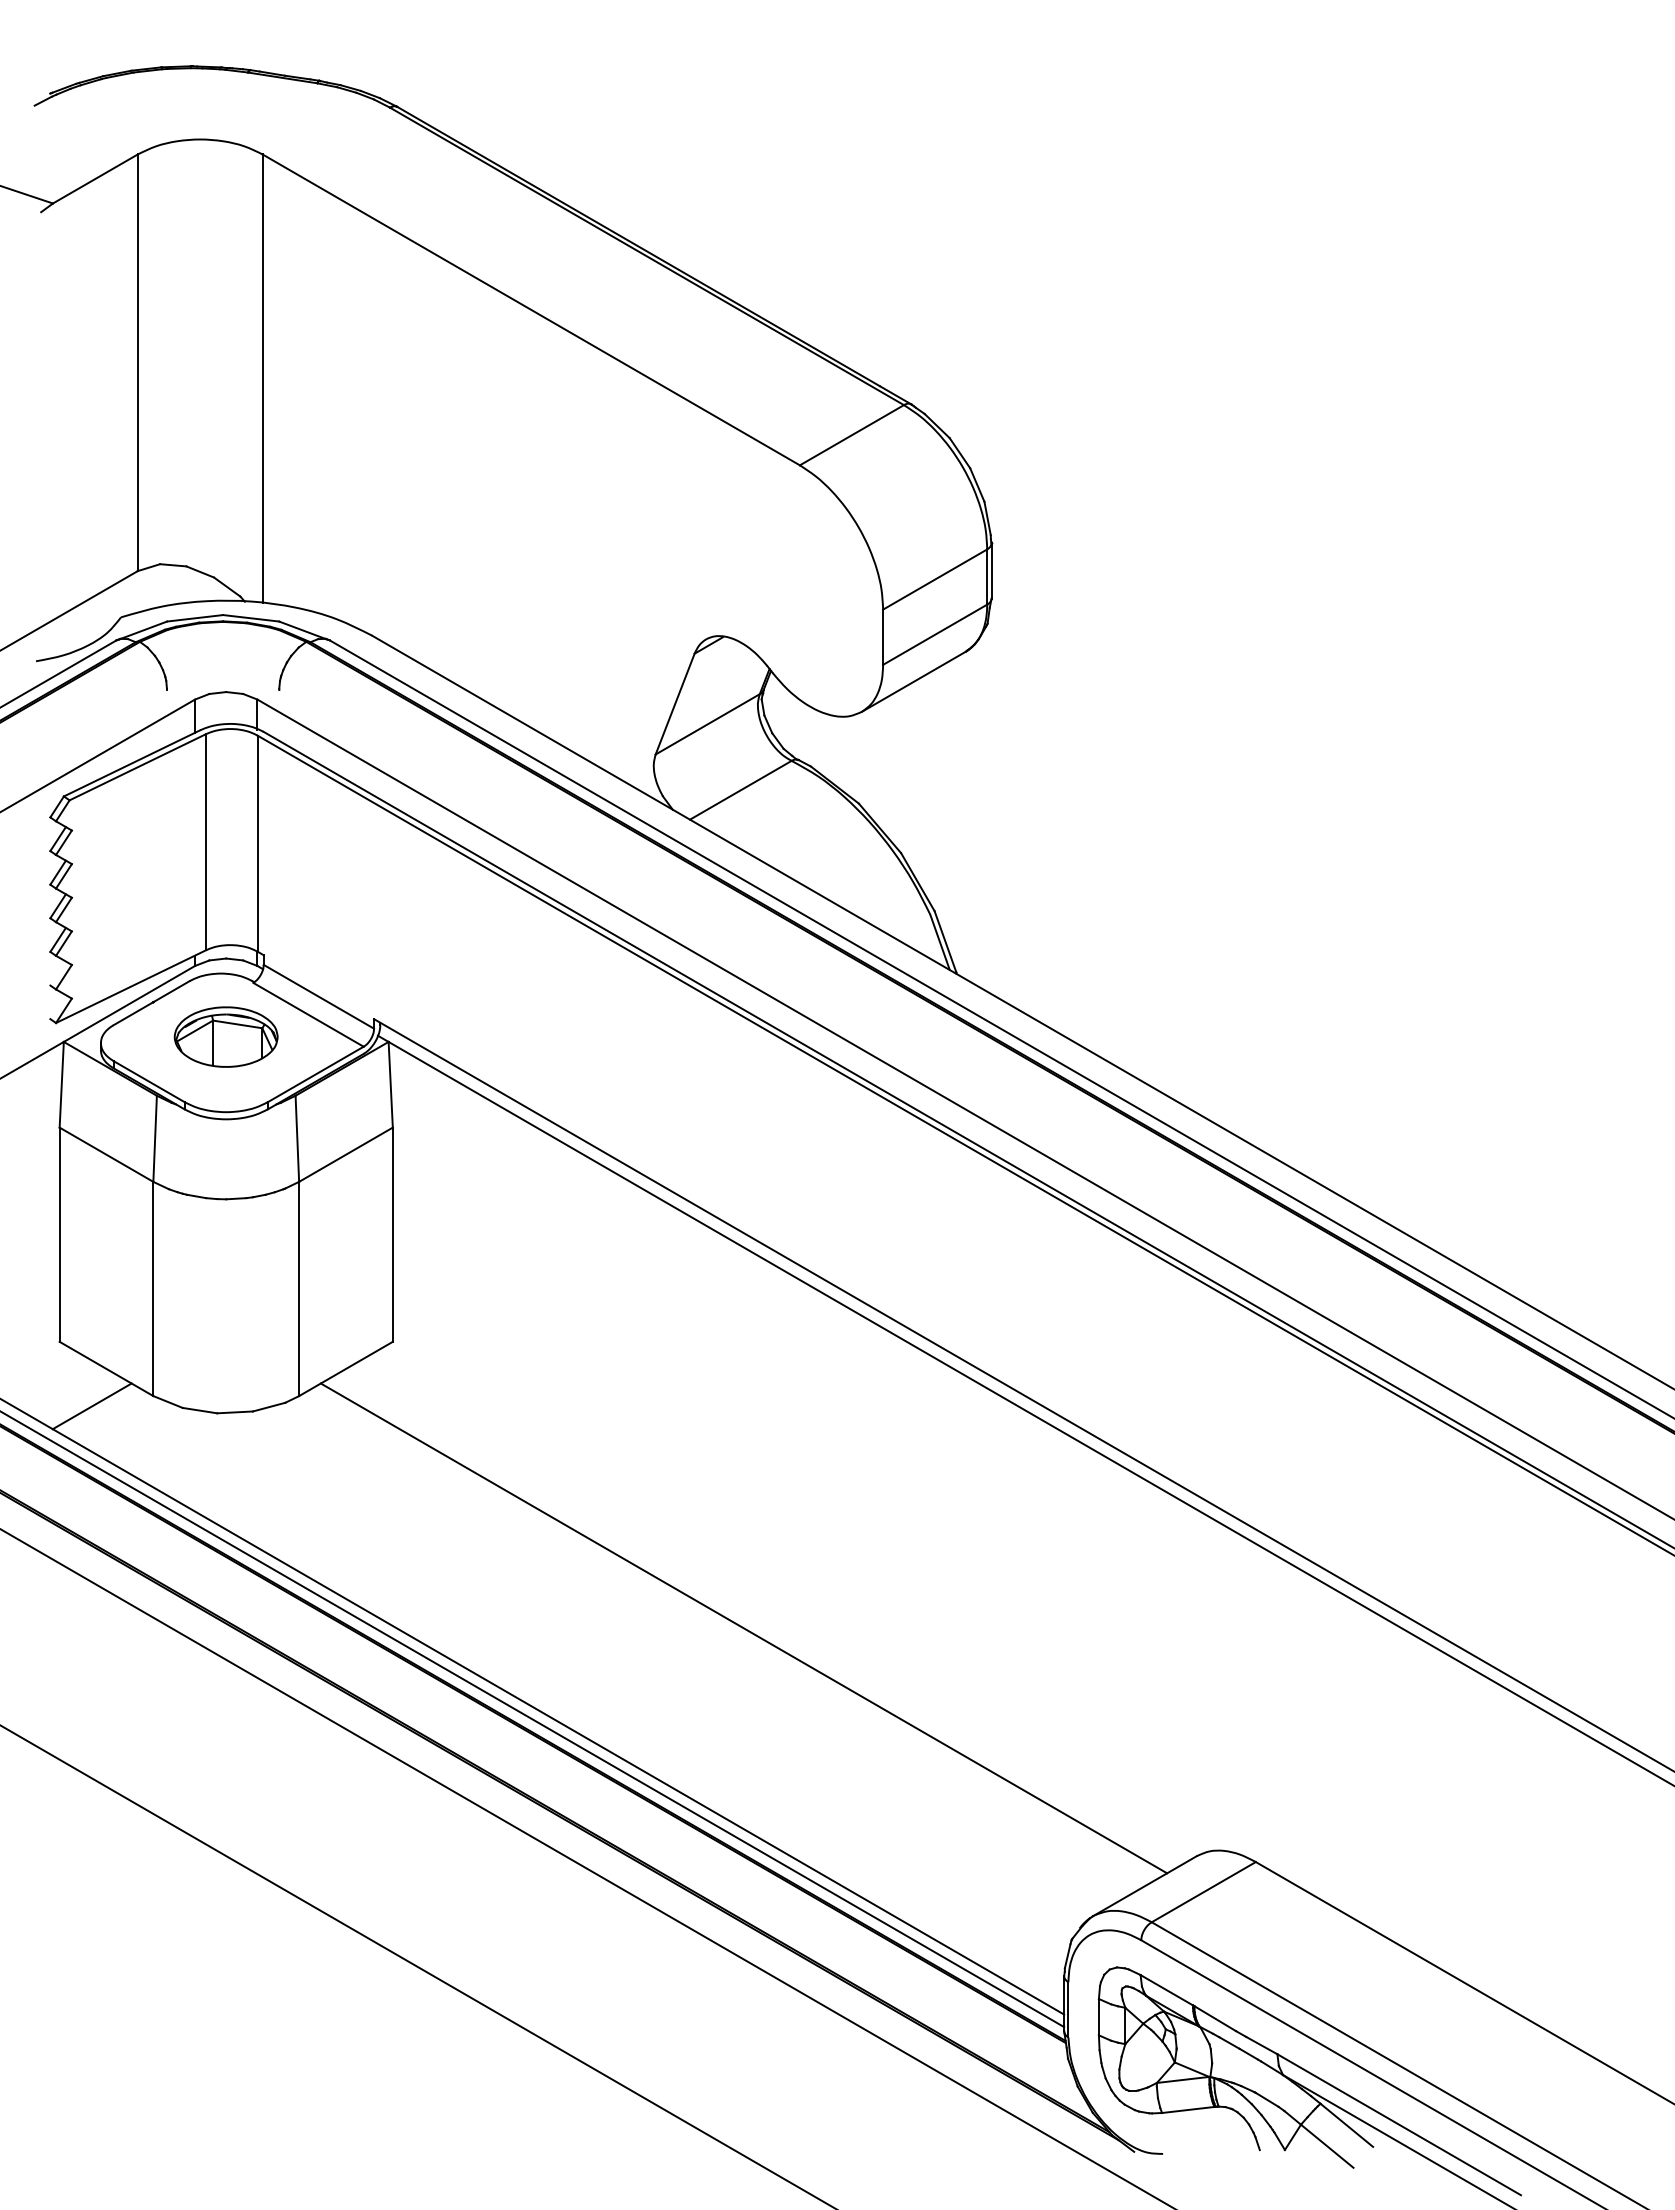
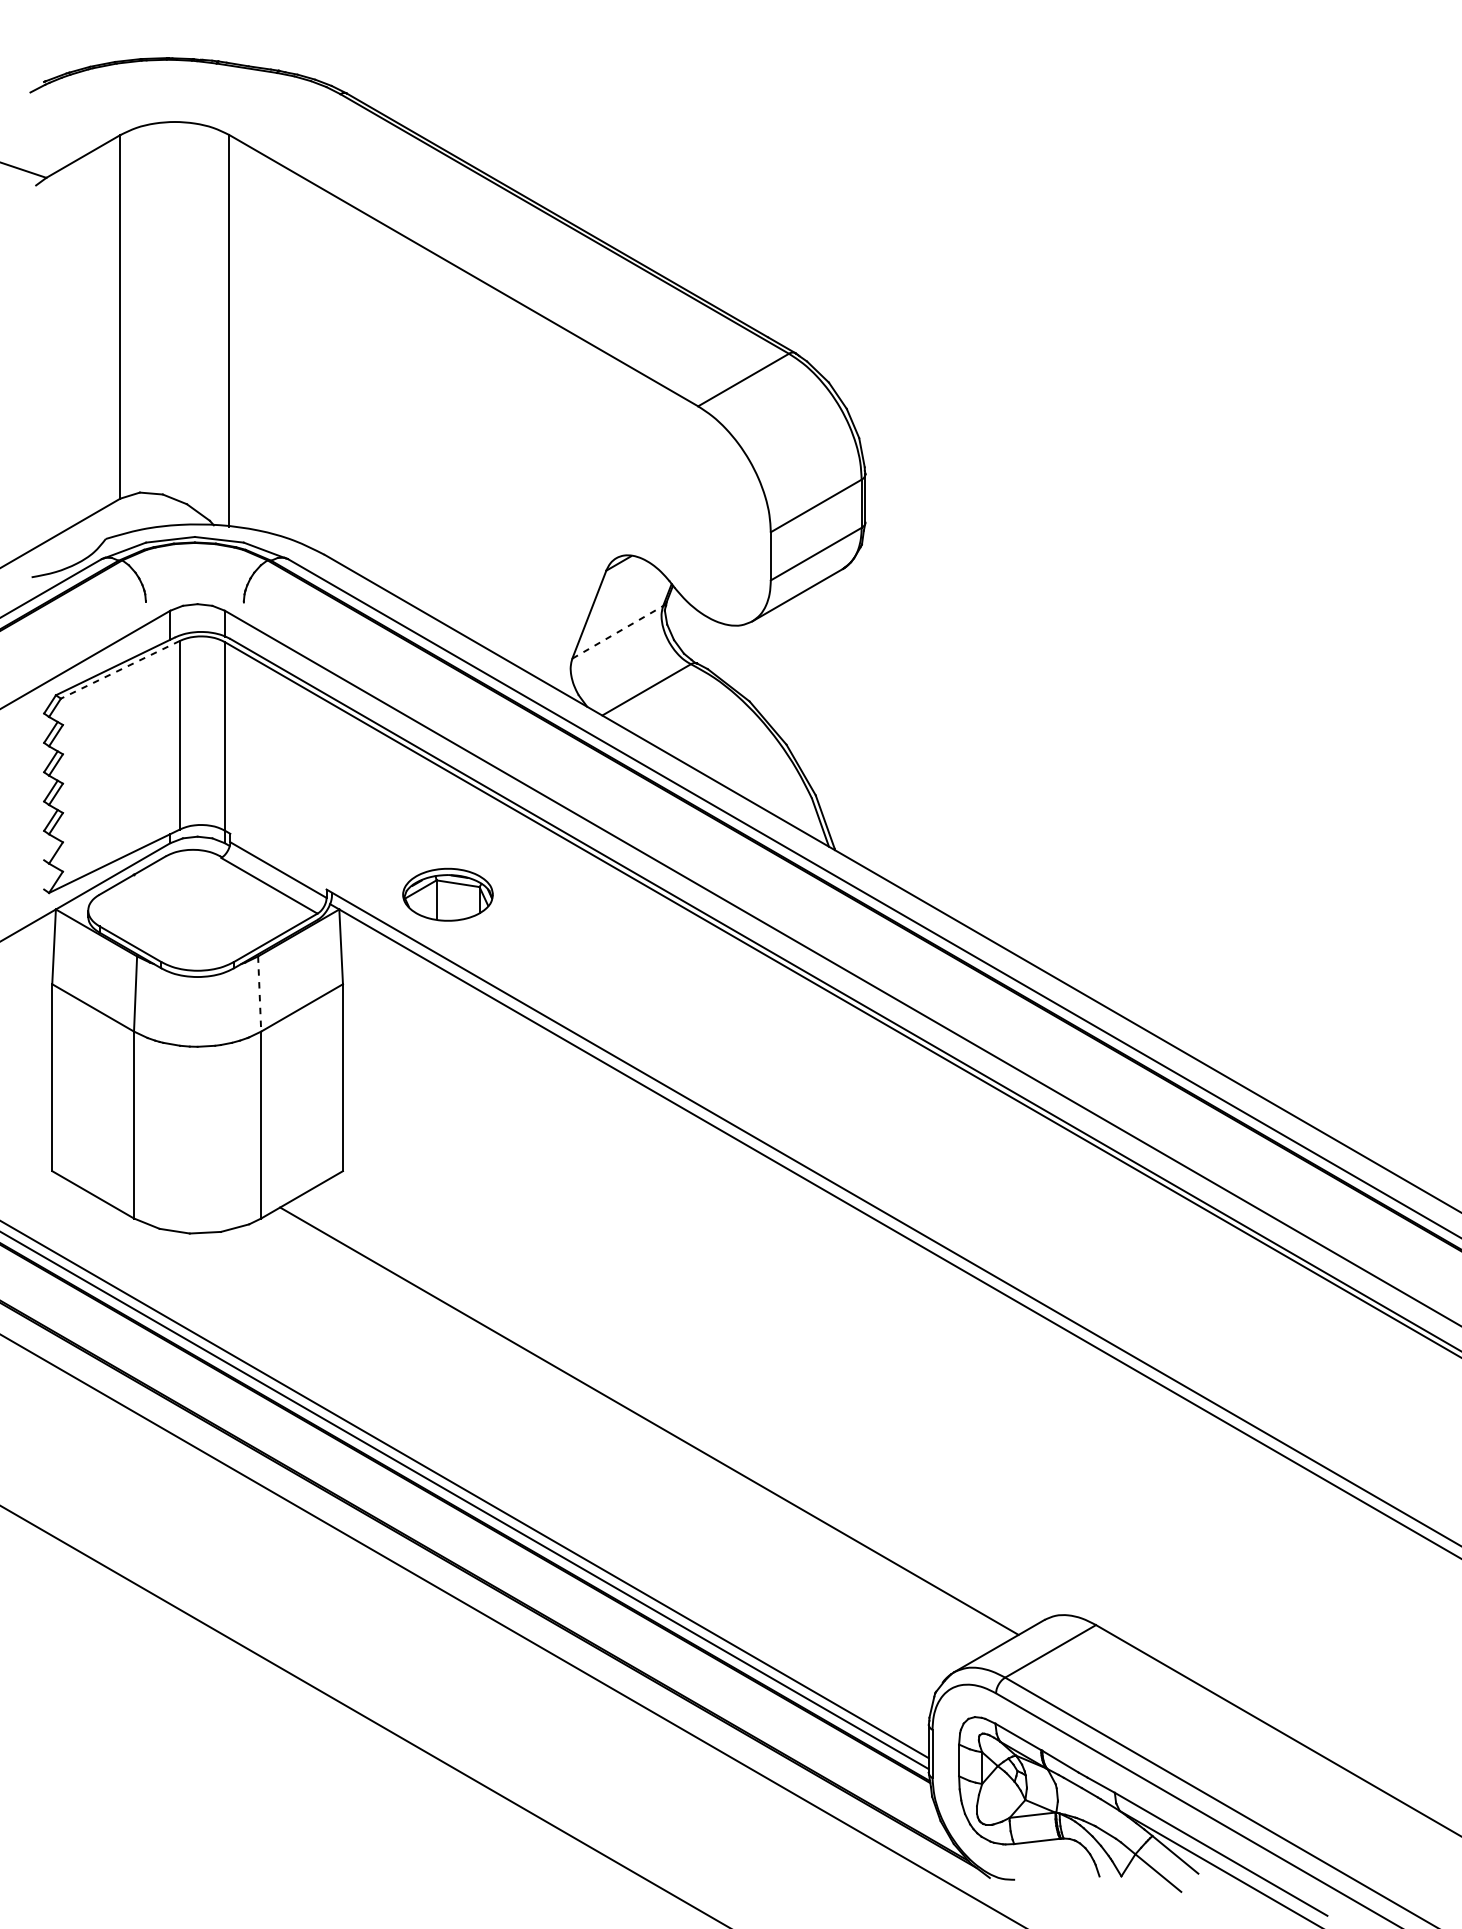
line: (708, 724) -> (618, 632), solid -> dashed
line: (137, 767) -> (120, 669), solid -> dashed
part: (225, 1036) -> (447, 894), moved
line: (297, 1139) -> (259, 994), solid -> dashed
line: (91, 1406) -> (80, 1227), removed

